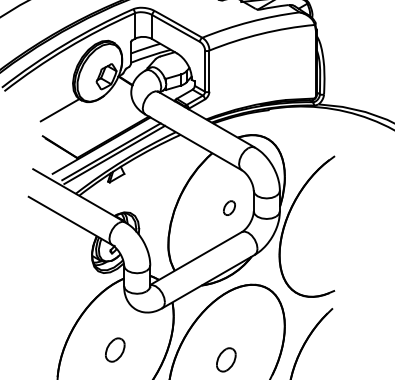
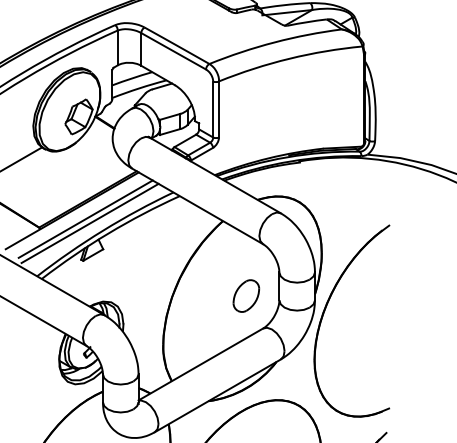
part: (229, 207) -> (246, 294), size x1.67

